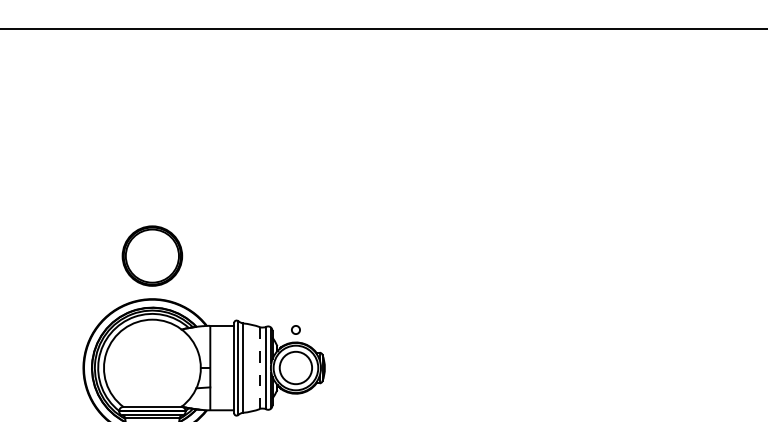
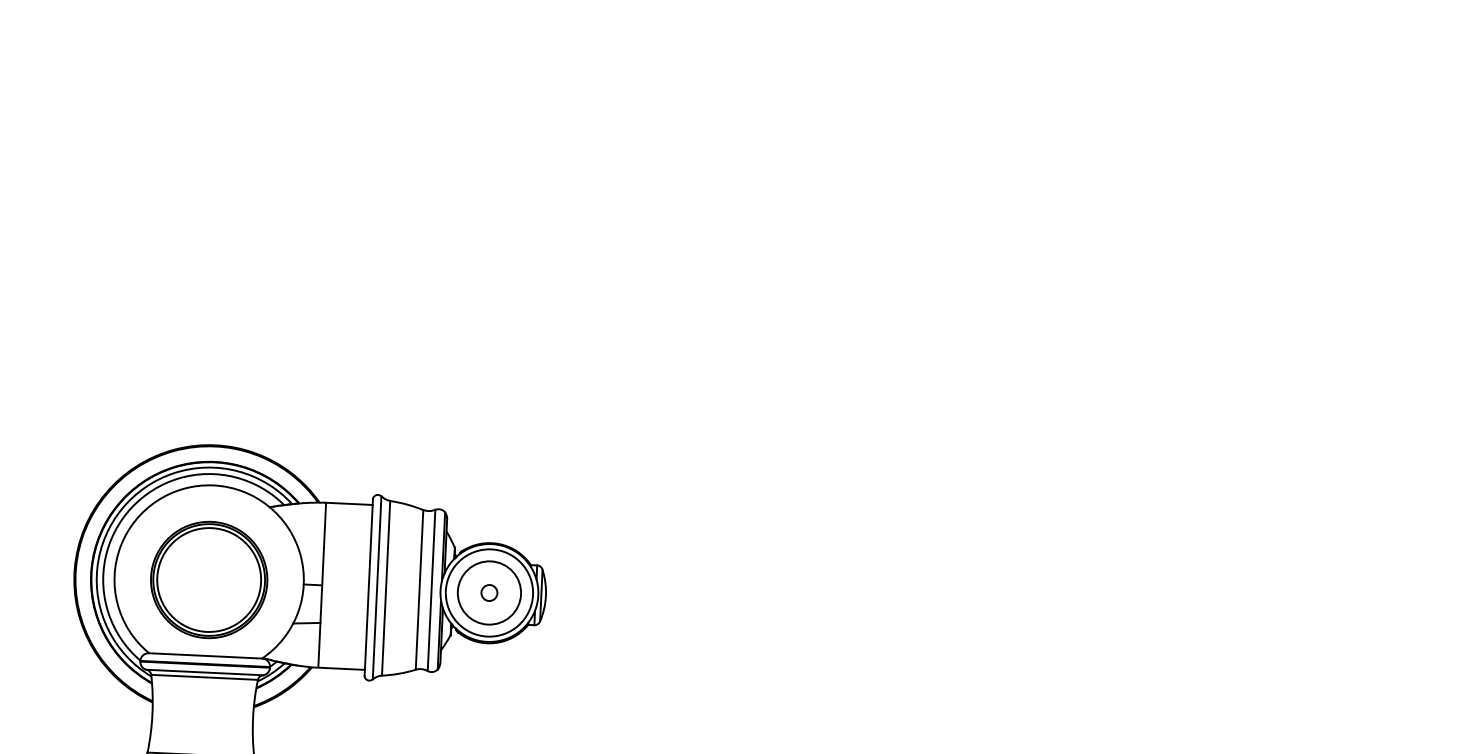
part: (152, 255) -> (209, 578), moved
circle: (295, 329) -> (488, 591), moved
line: (260, 368) -> (420, 590), dashed -> solid

